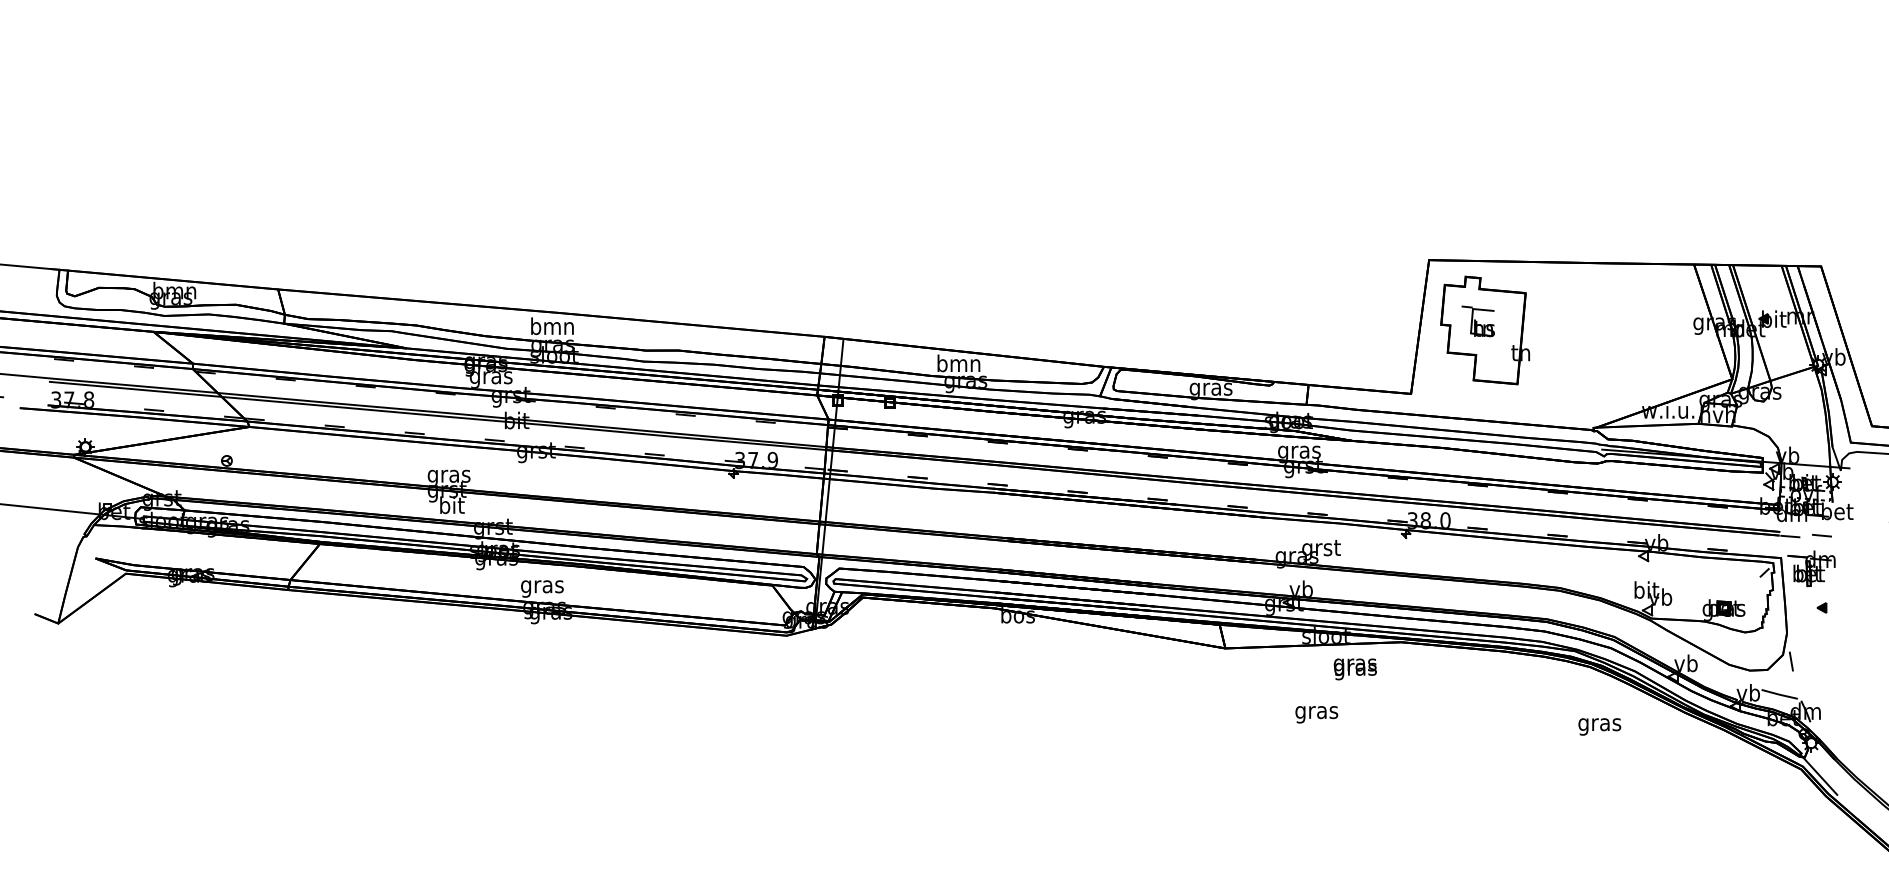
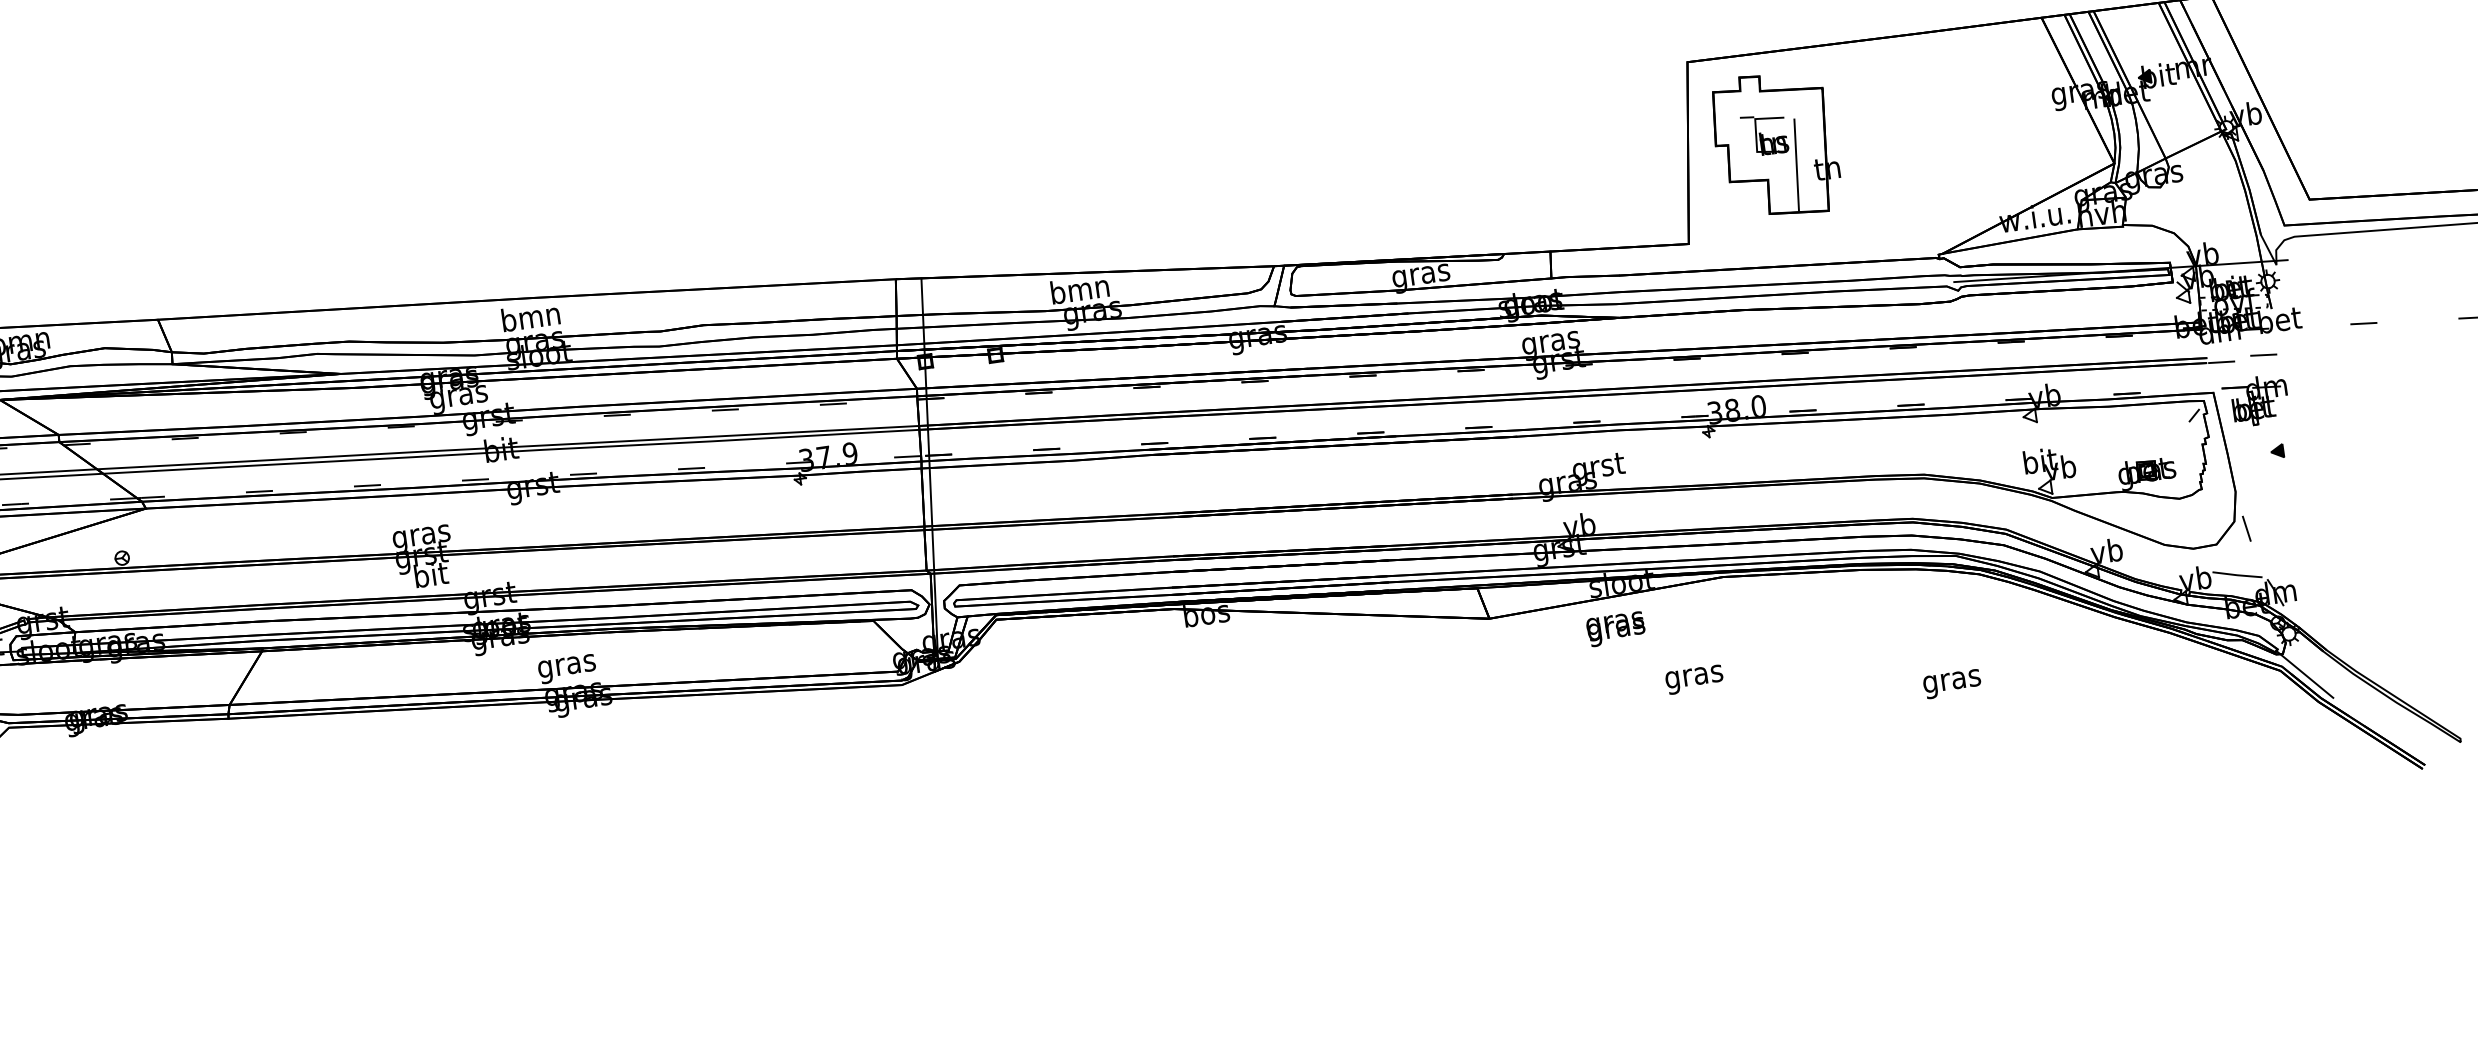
line: (1498, 346) -> (1796, 164), added
text: (1354, 669) -> (1614, 629), moved
text: (1316, 714) -> (1694, 679), moved
text: (1599, 726) -> (1951, 683), moved

